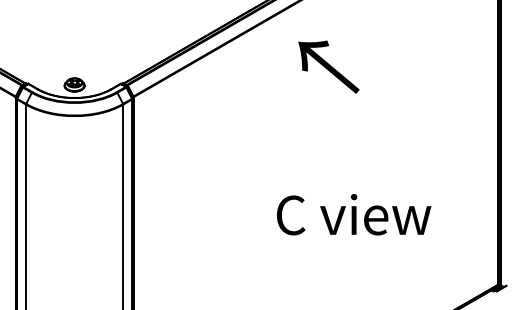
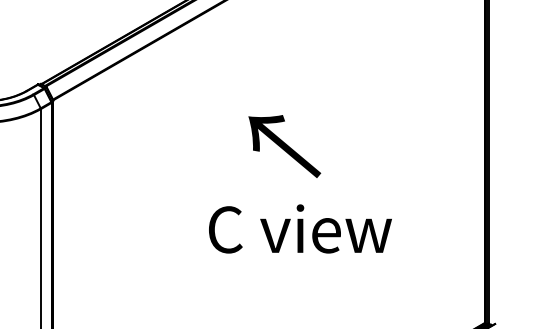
text: (328, 66) -> (284, 145), moved
text: (354, 214) -> (300, 228), moved

